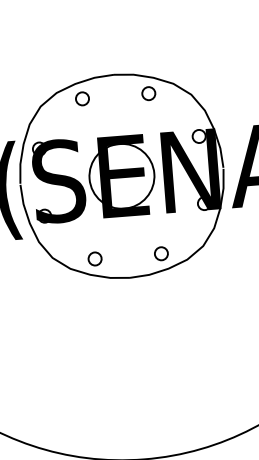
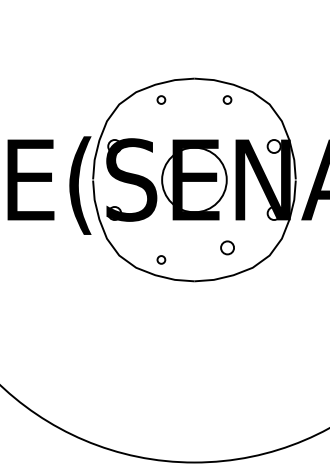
circle: (148, 93) -> (227, 99), size x0.6
circle: (82, 98) -> (161, 99), size x0.6
circle: (161, 253) -> (227, 247), moved
circle: (95, 258) -> (161, 259), size x0.6

